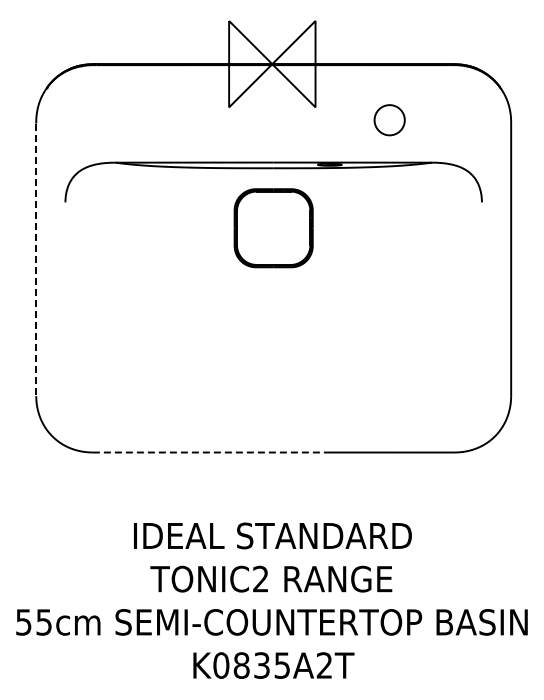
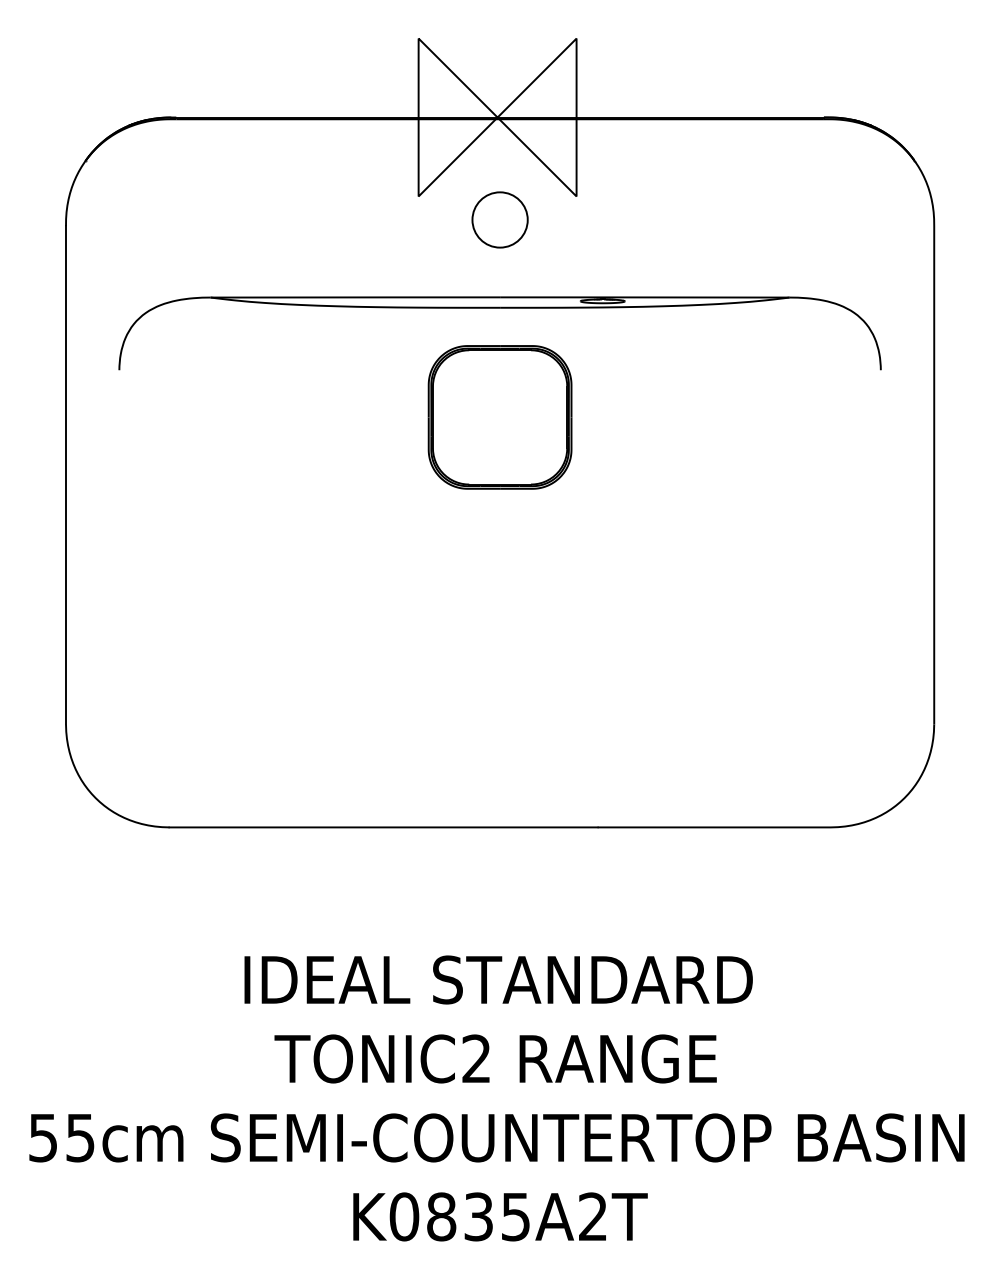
circle: (389, 120) -> (499, 220), moved
line: (36, 260) -> (66, 476), dashed -> solid
line: (210, 452) -> (384, 827), dashed -> solid

